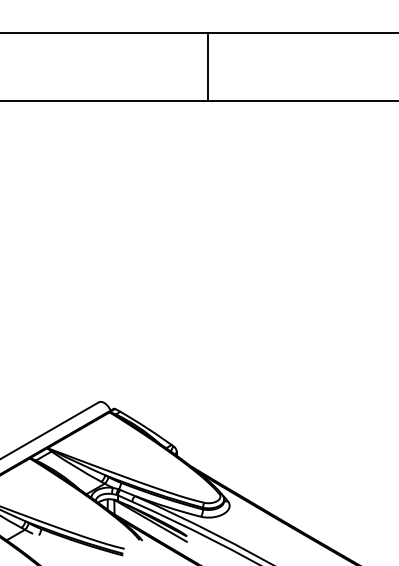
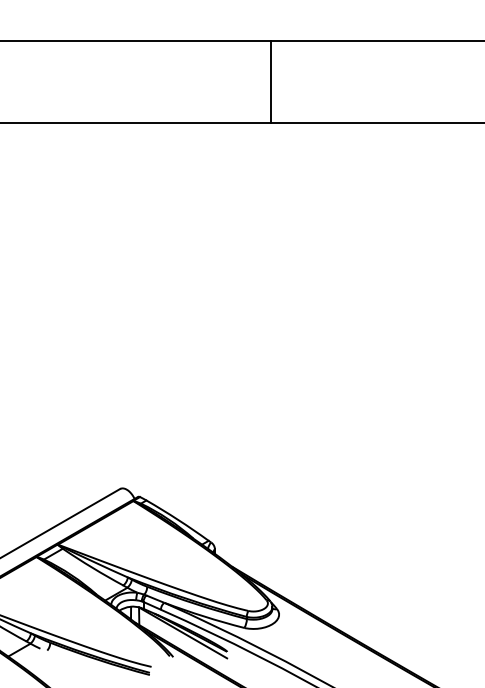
line: (208, 66) -> (271, 81), moved

